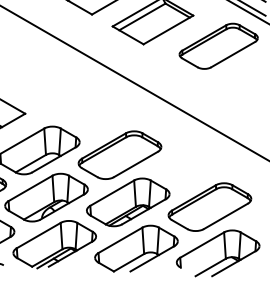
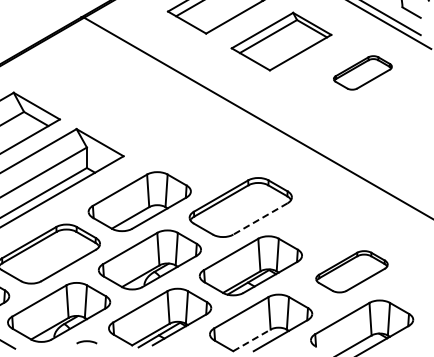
part: (218, 46) -> (362, 72), size x0.6
line: (135, 164) -> (260, 219), solid -> dashed
part: (209, 206) -> (351, 271), size x0.7
line: (128, 262) -> (251, 340), solid -> dashed

